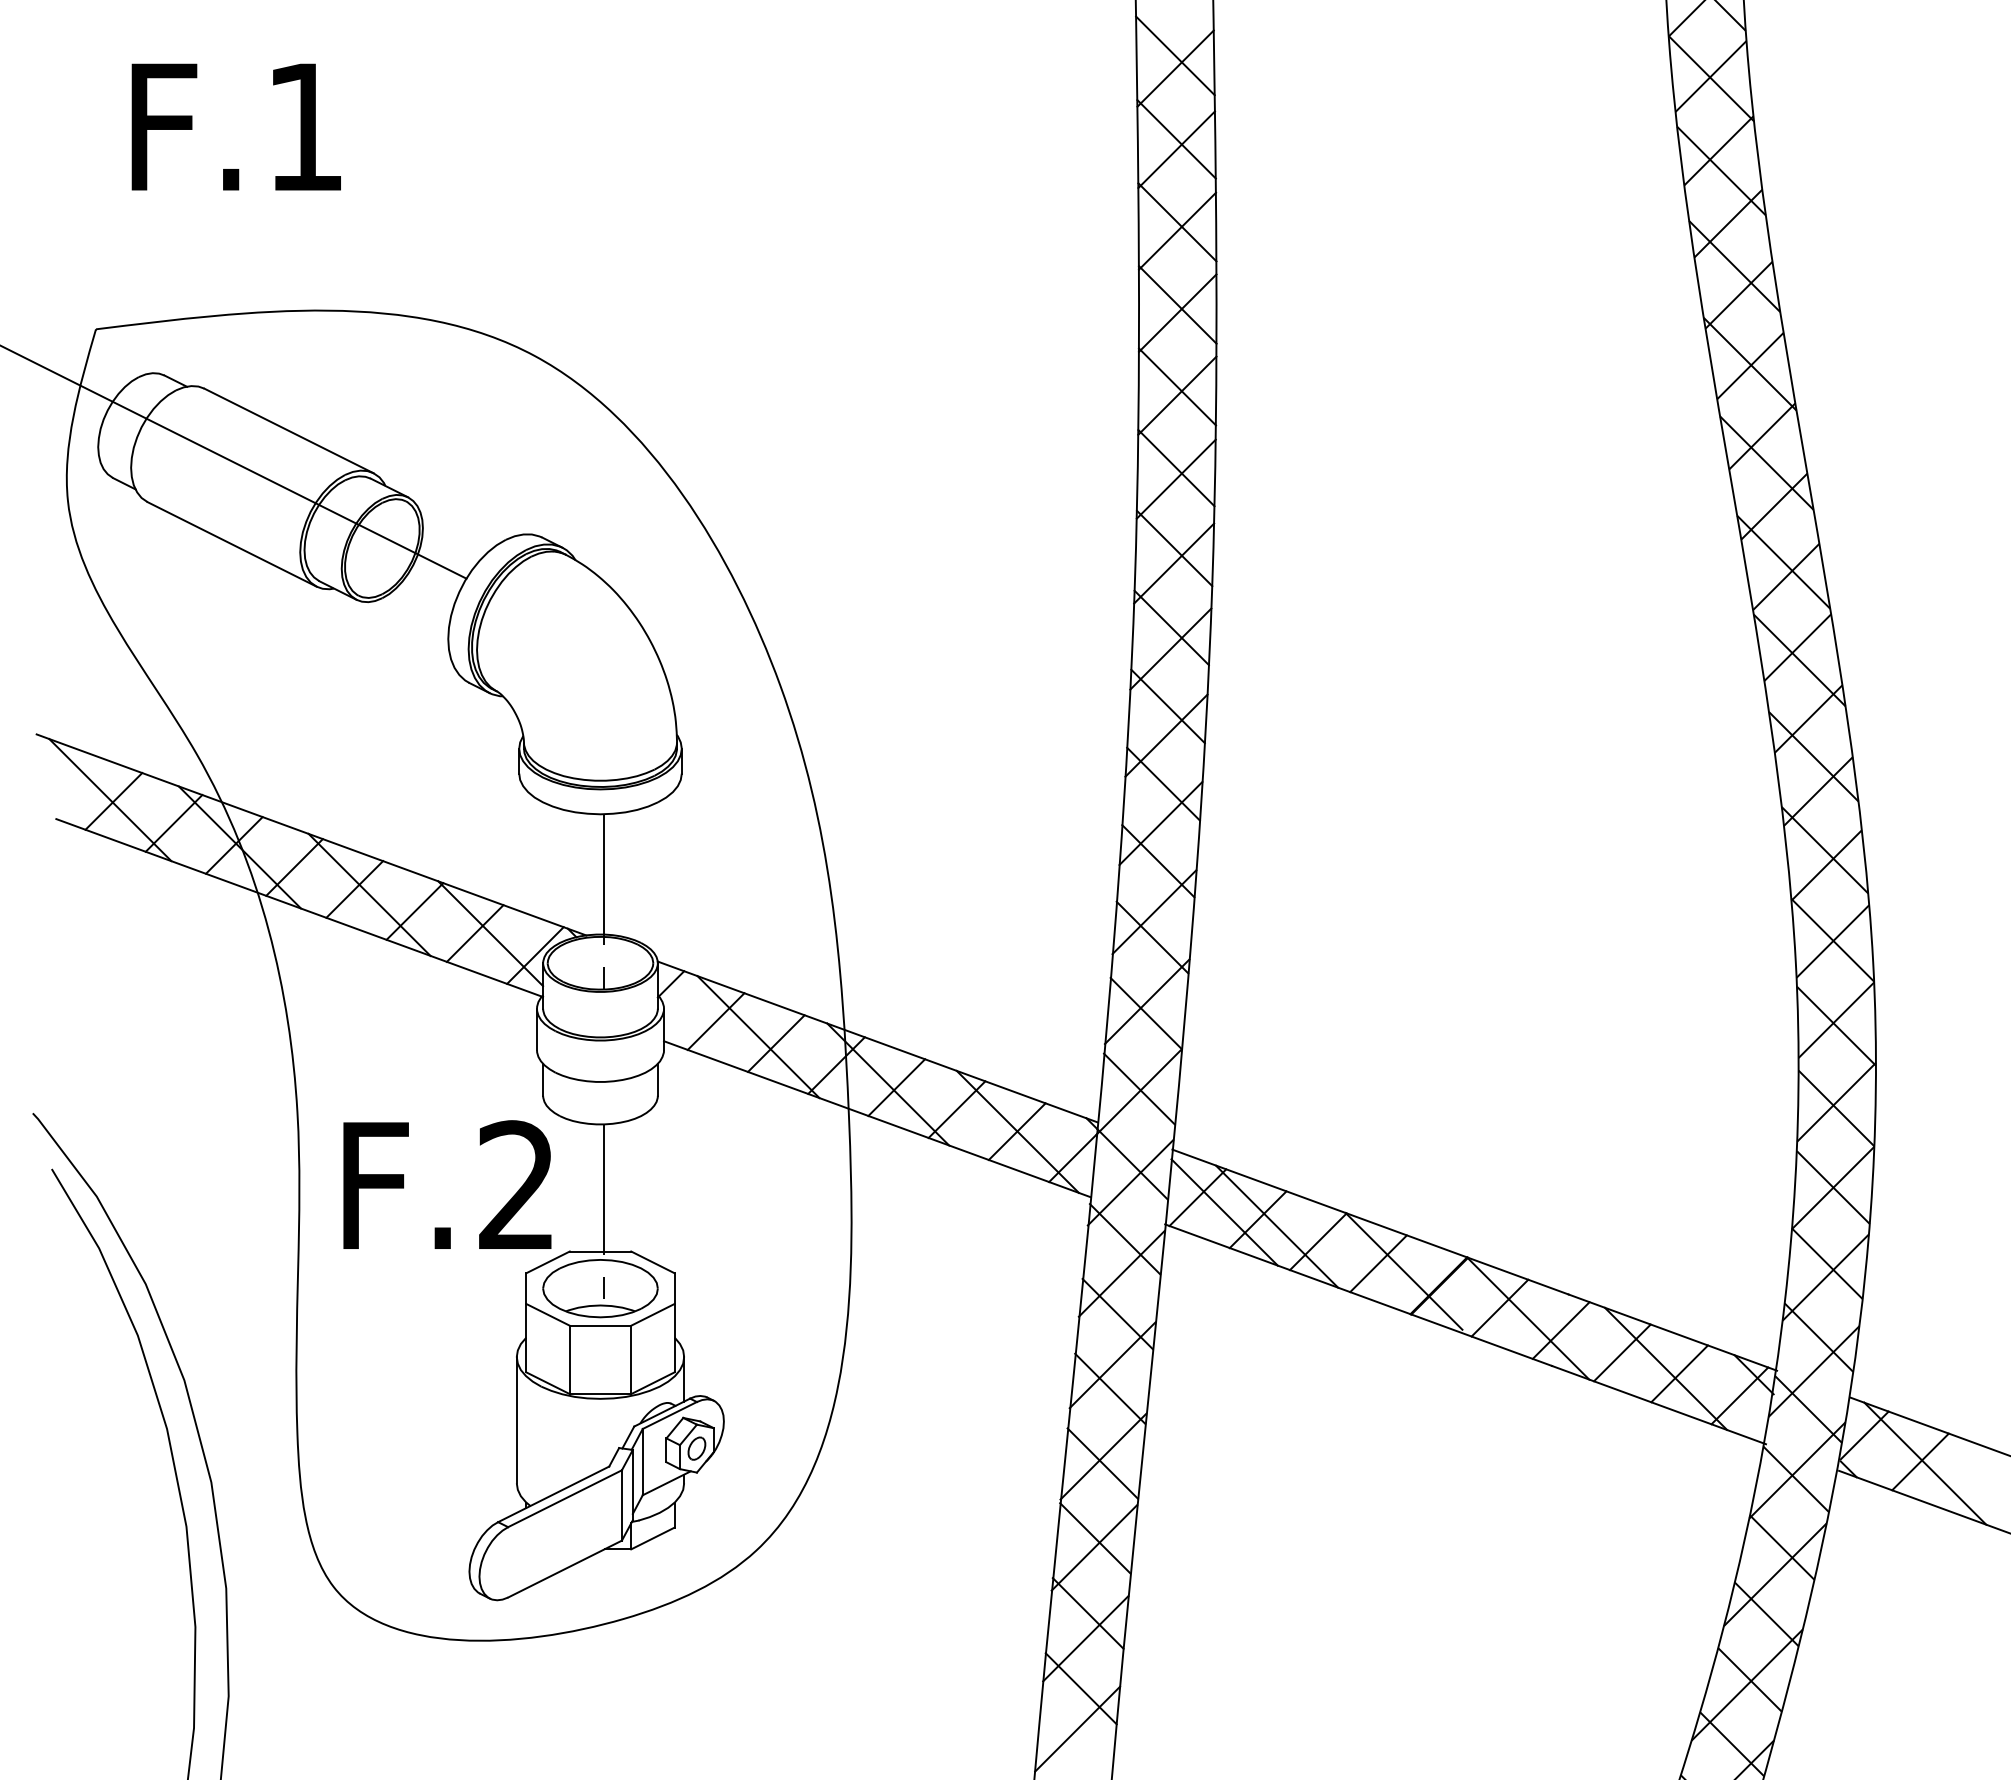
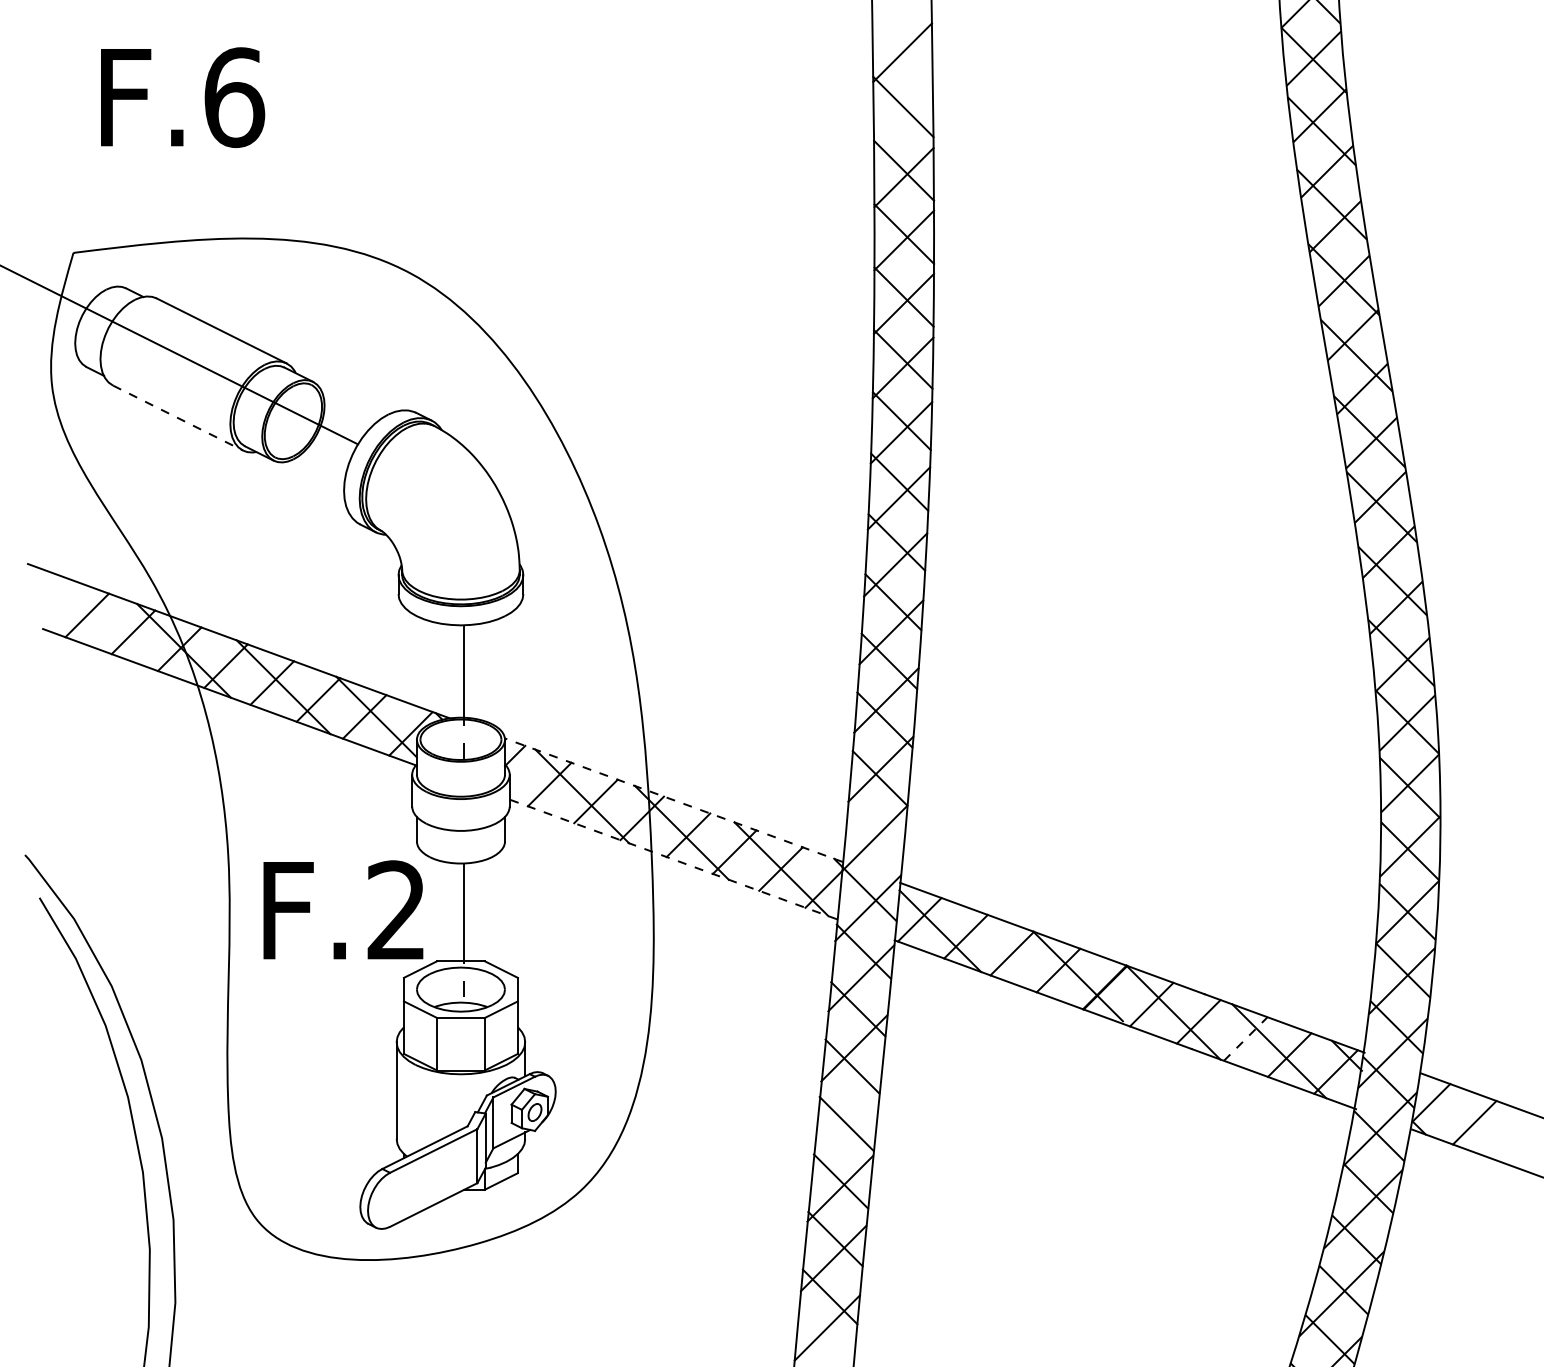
line: (1175, 55) -> (902, 42), removed
text: (306, 126) -> (235, 97), F.1 -> F.6
line: (1176, 149) -> (903, 114), removed
line: (232, 544) -> (178, 418), solid -> dashed
line: (110, 800) -> (84, 614), removed
line: (877, 1041) -> (673, 799), solid -> dashed
line: (1139, 1088) -> (874, 835), removed
line: (876, 1119) -> (672, 859), solid -> dashed
line: (1277, 1226) -> (980, 941), removed
line: (1622, 1352) -> (1245, 1038), solid -> dashed
line: (1103, 1456) -> (847, 1118), removed
line: (1925, 1463) -> (1478, 1123), removed

